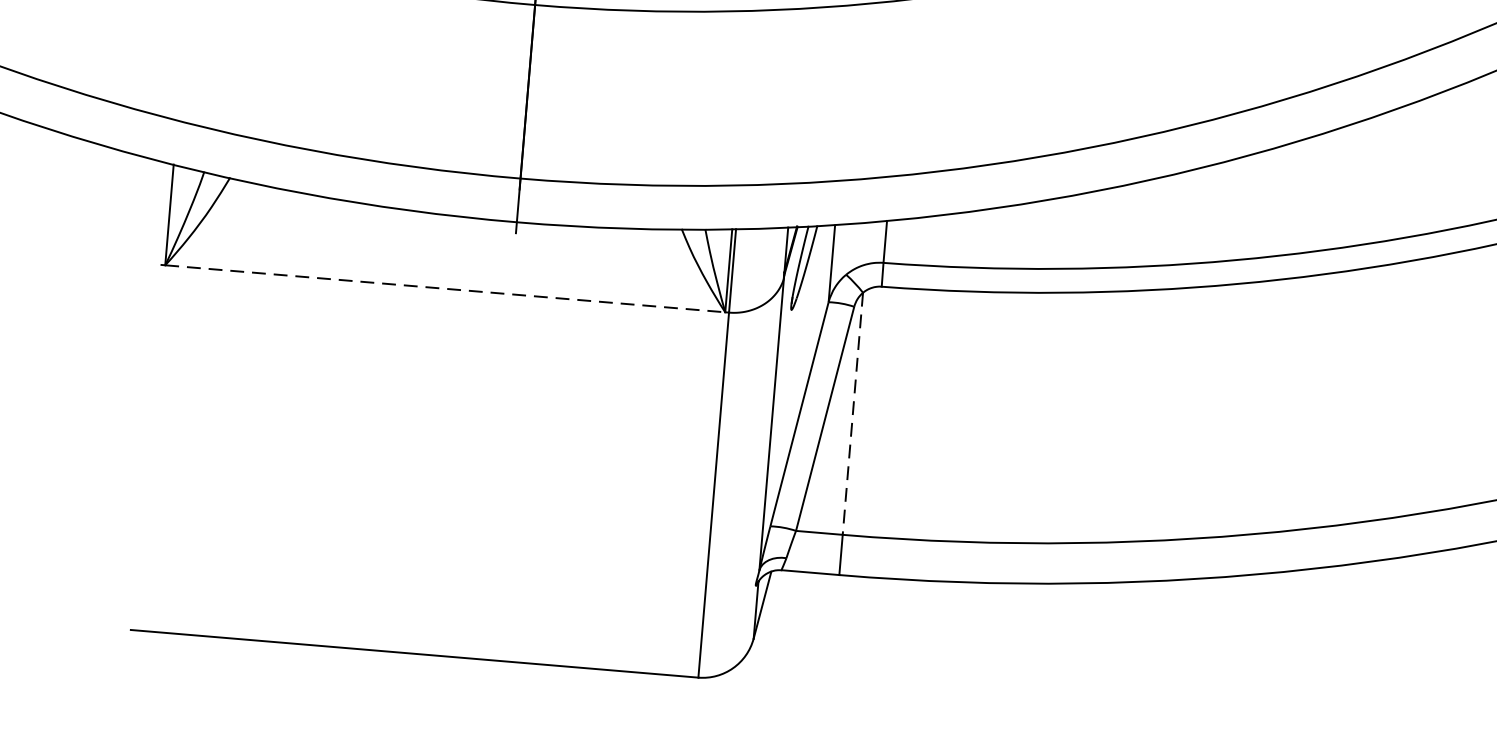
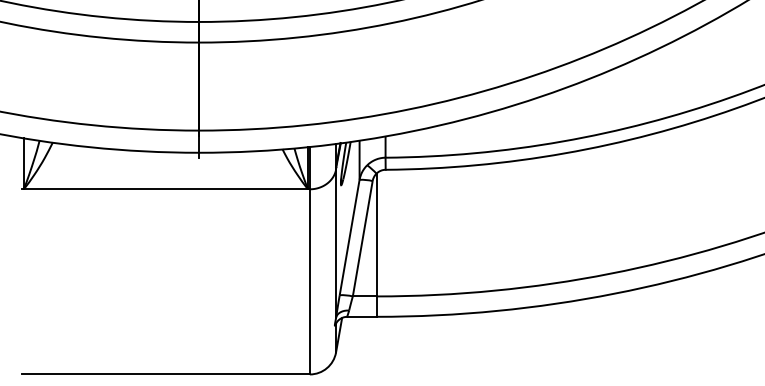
line: (446, 289) -> (166, 189), dashed -> solid
line: (852, 414) -> (376, 235), dashed -> solid

